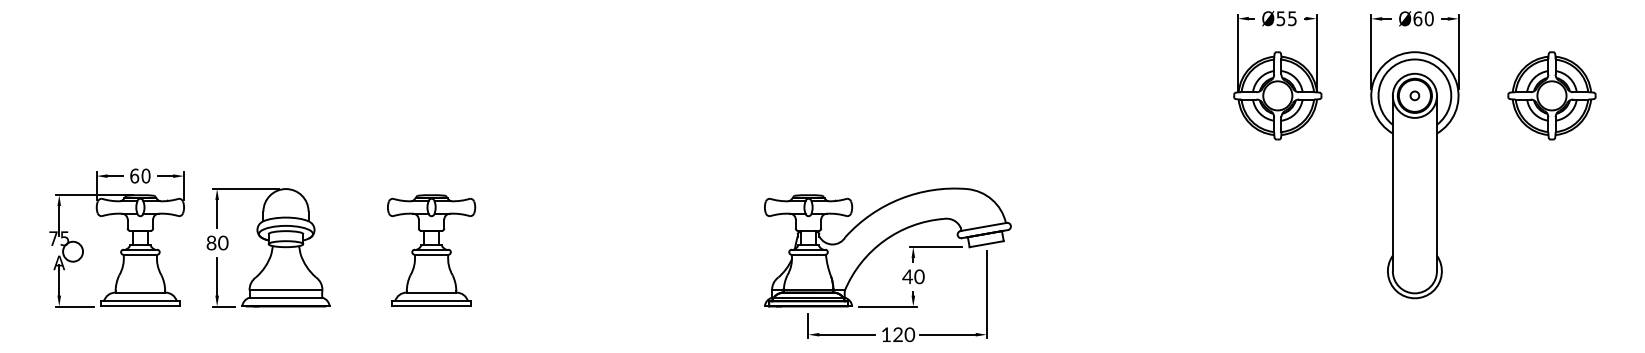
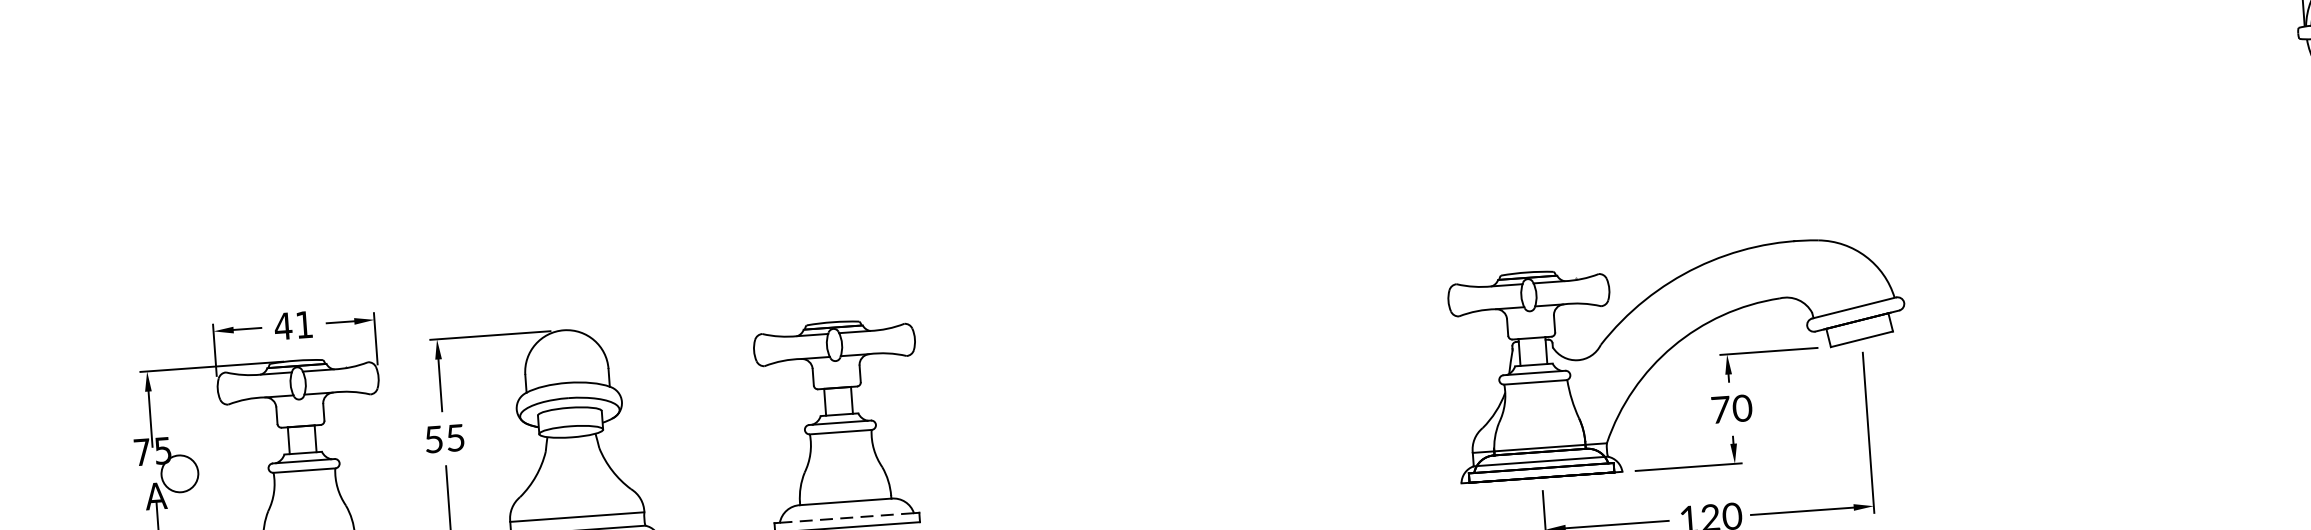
text: (139, 175) -> (292, 324), 60 -> 41
text: (217, 242) -> (444, 437), 80 -> 55
text: (907, 276) -> (1720, 409), 40 -> 70
line: (431, 301) -> (846, 518), solid -> dashed

